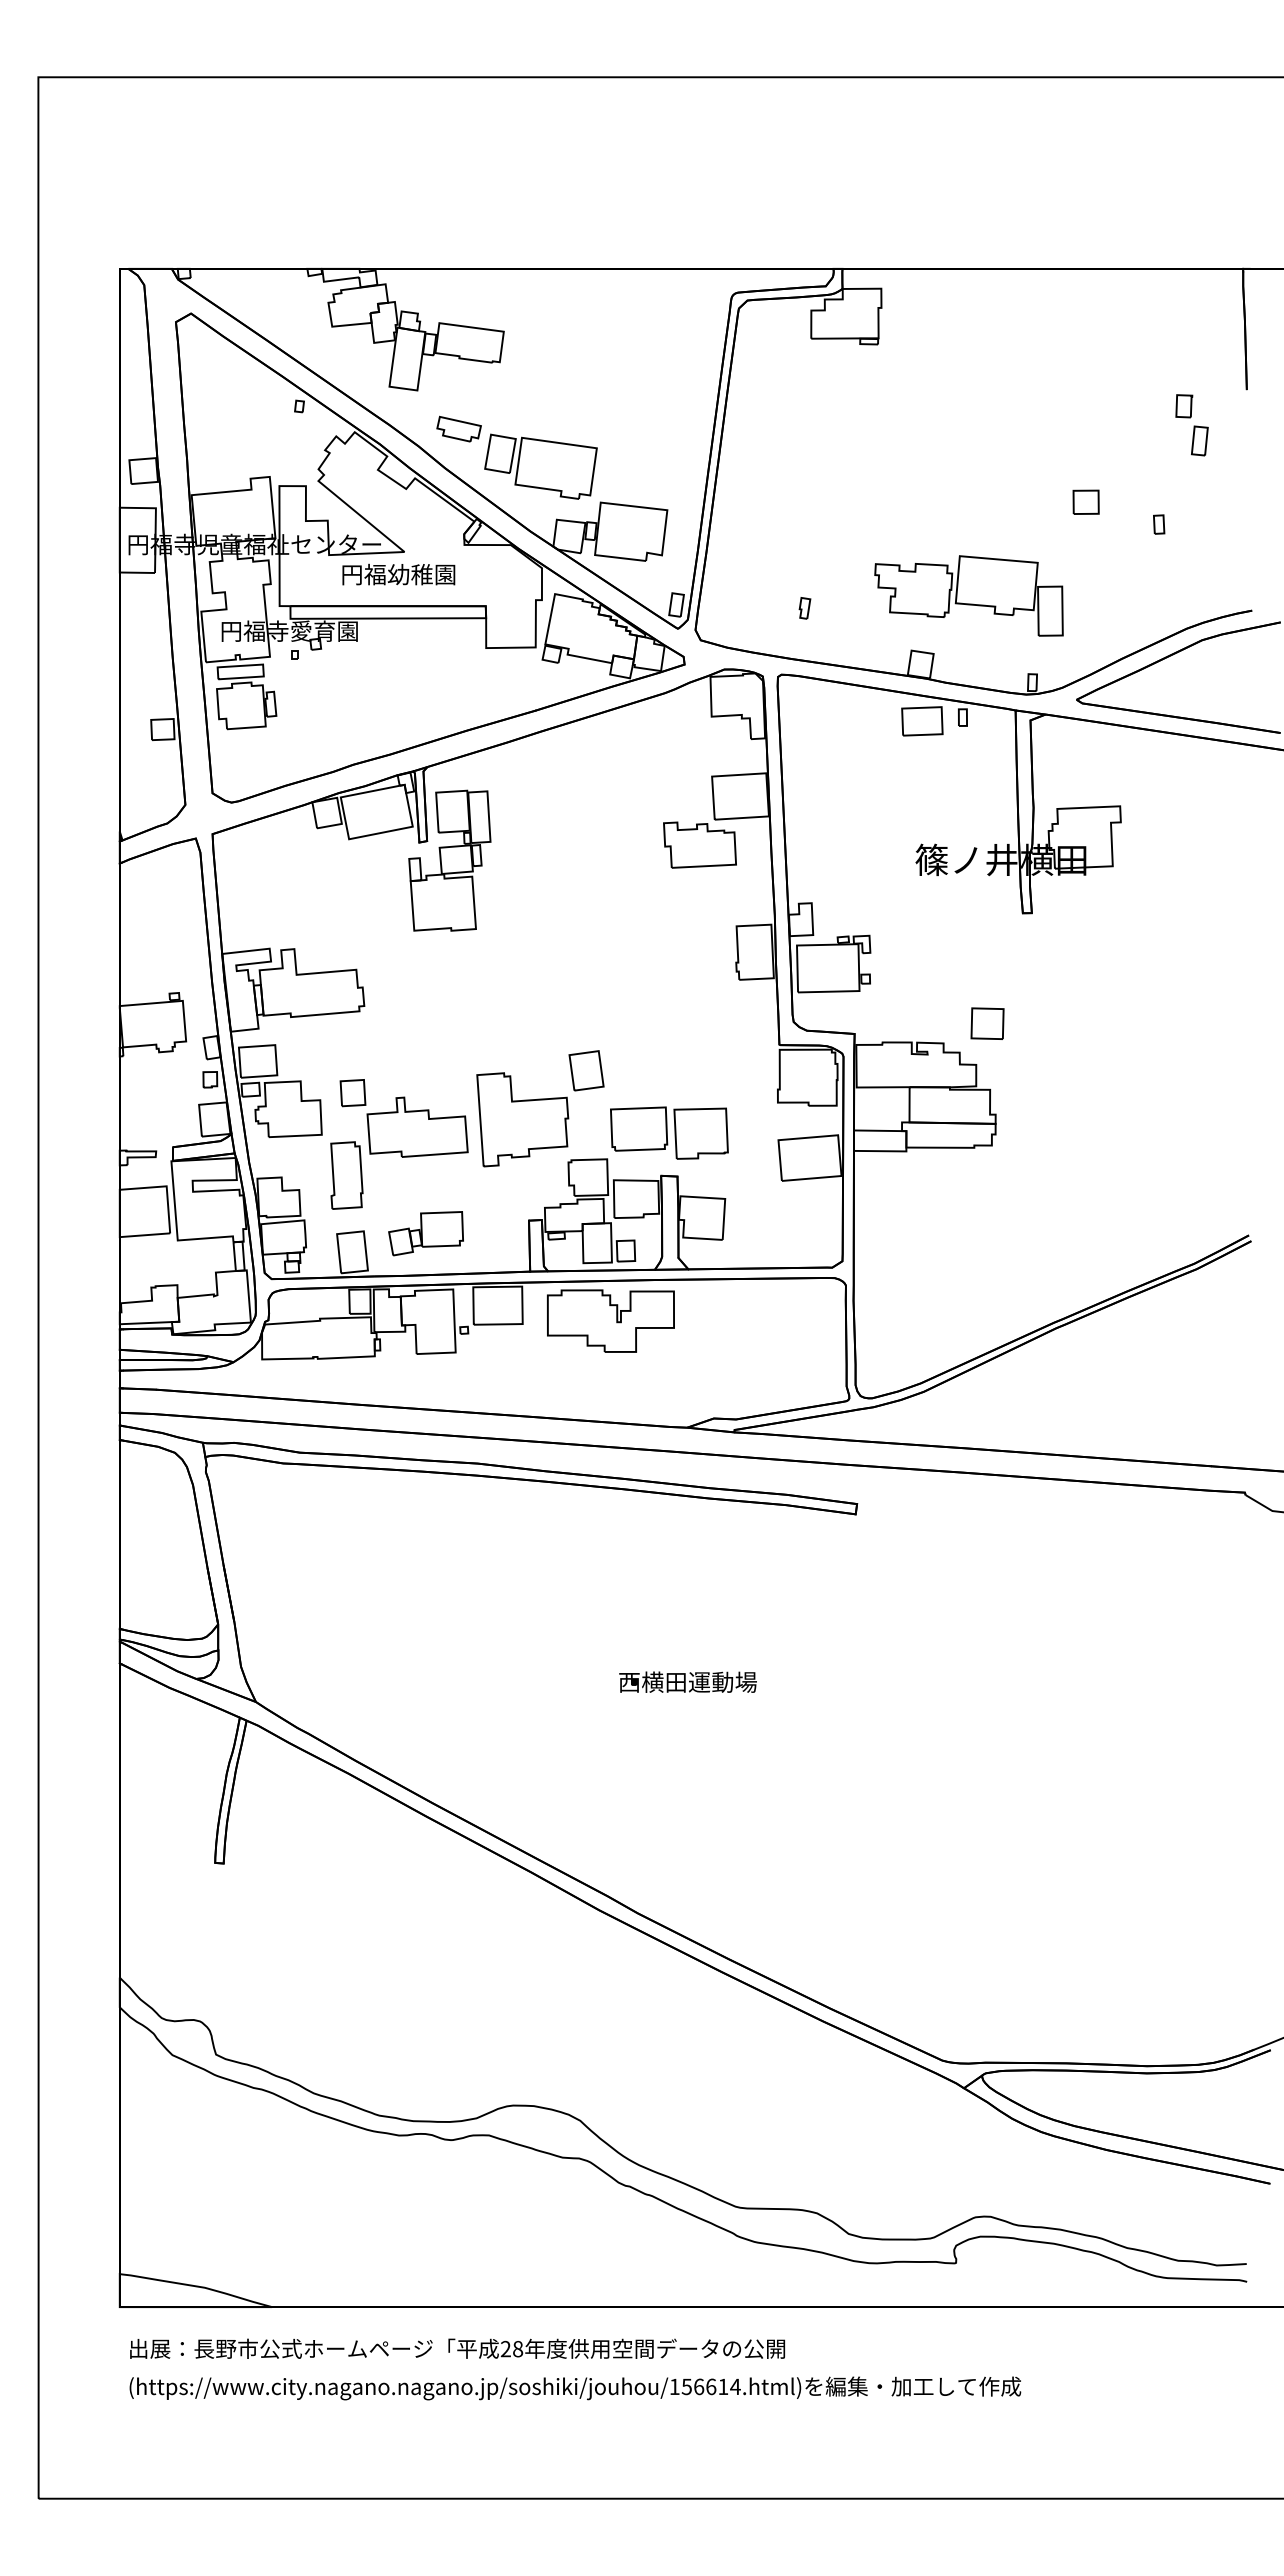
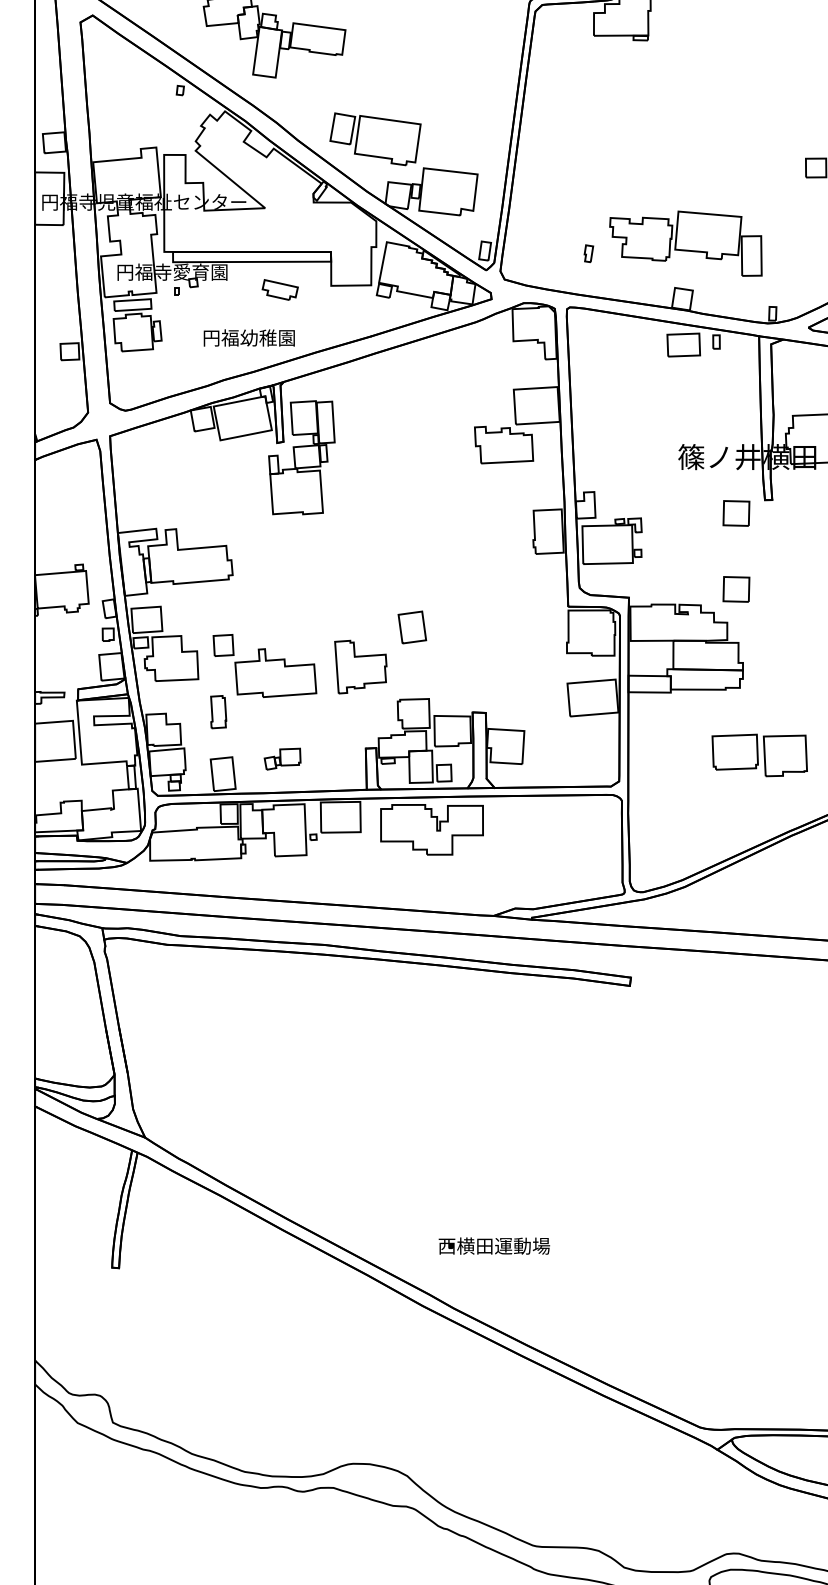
part: (458, 428) -> (279, 289), moved
text: (398, 574) -> (249, 337), moved
part: (968, 595) -> (685, 243), moved
part: (987, 929) -> (736, 513), added
part: (522, 1119) -> (360, 666), size x0.7
part: (669, 1132) -> (759, 754), moved
part: (346, 1175) -> (218, 712), size x0.6
part: (425, 1233) -> (282, 758), size x0.6
text: (687, 1681) -> (493, 1245), moved

